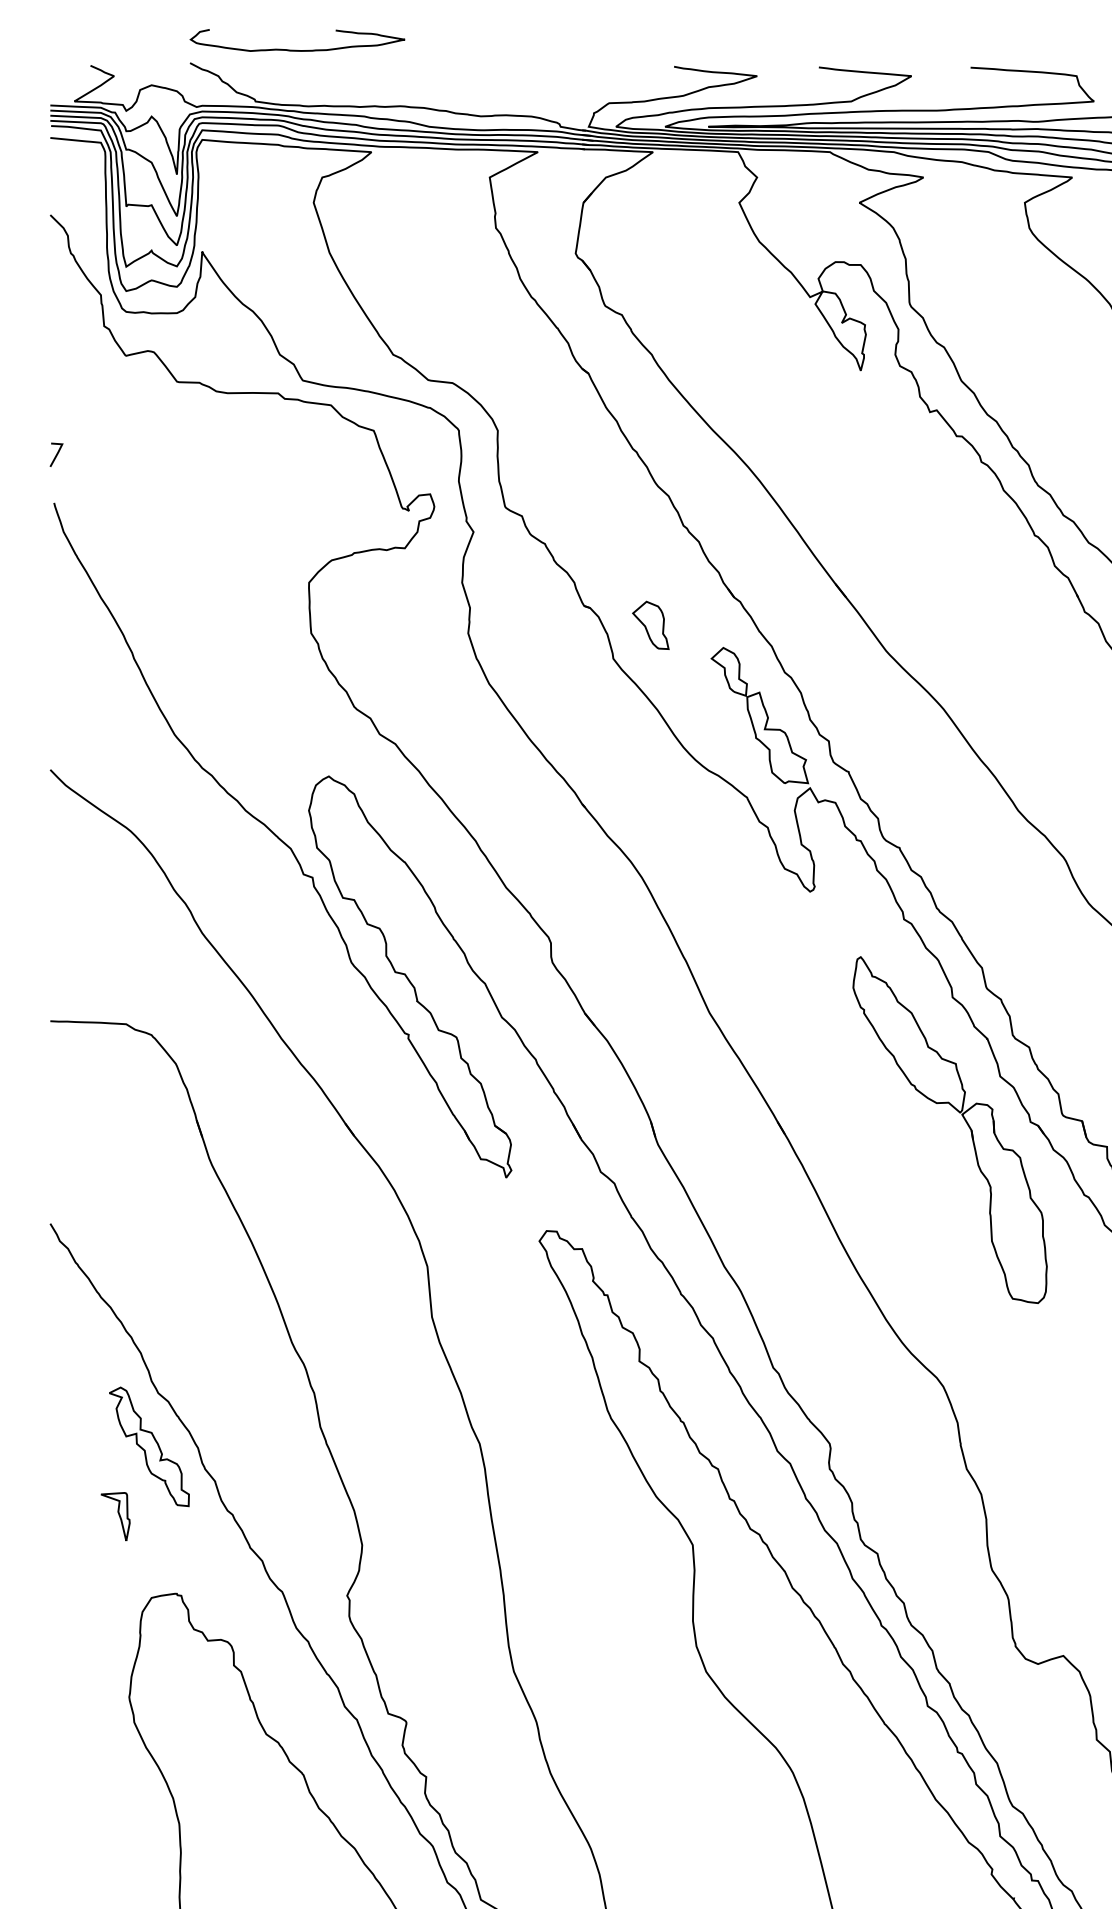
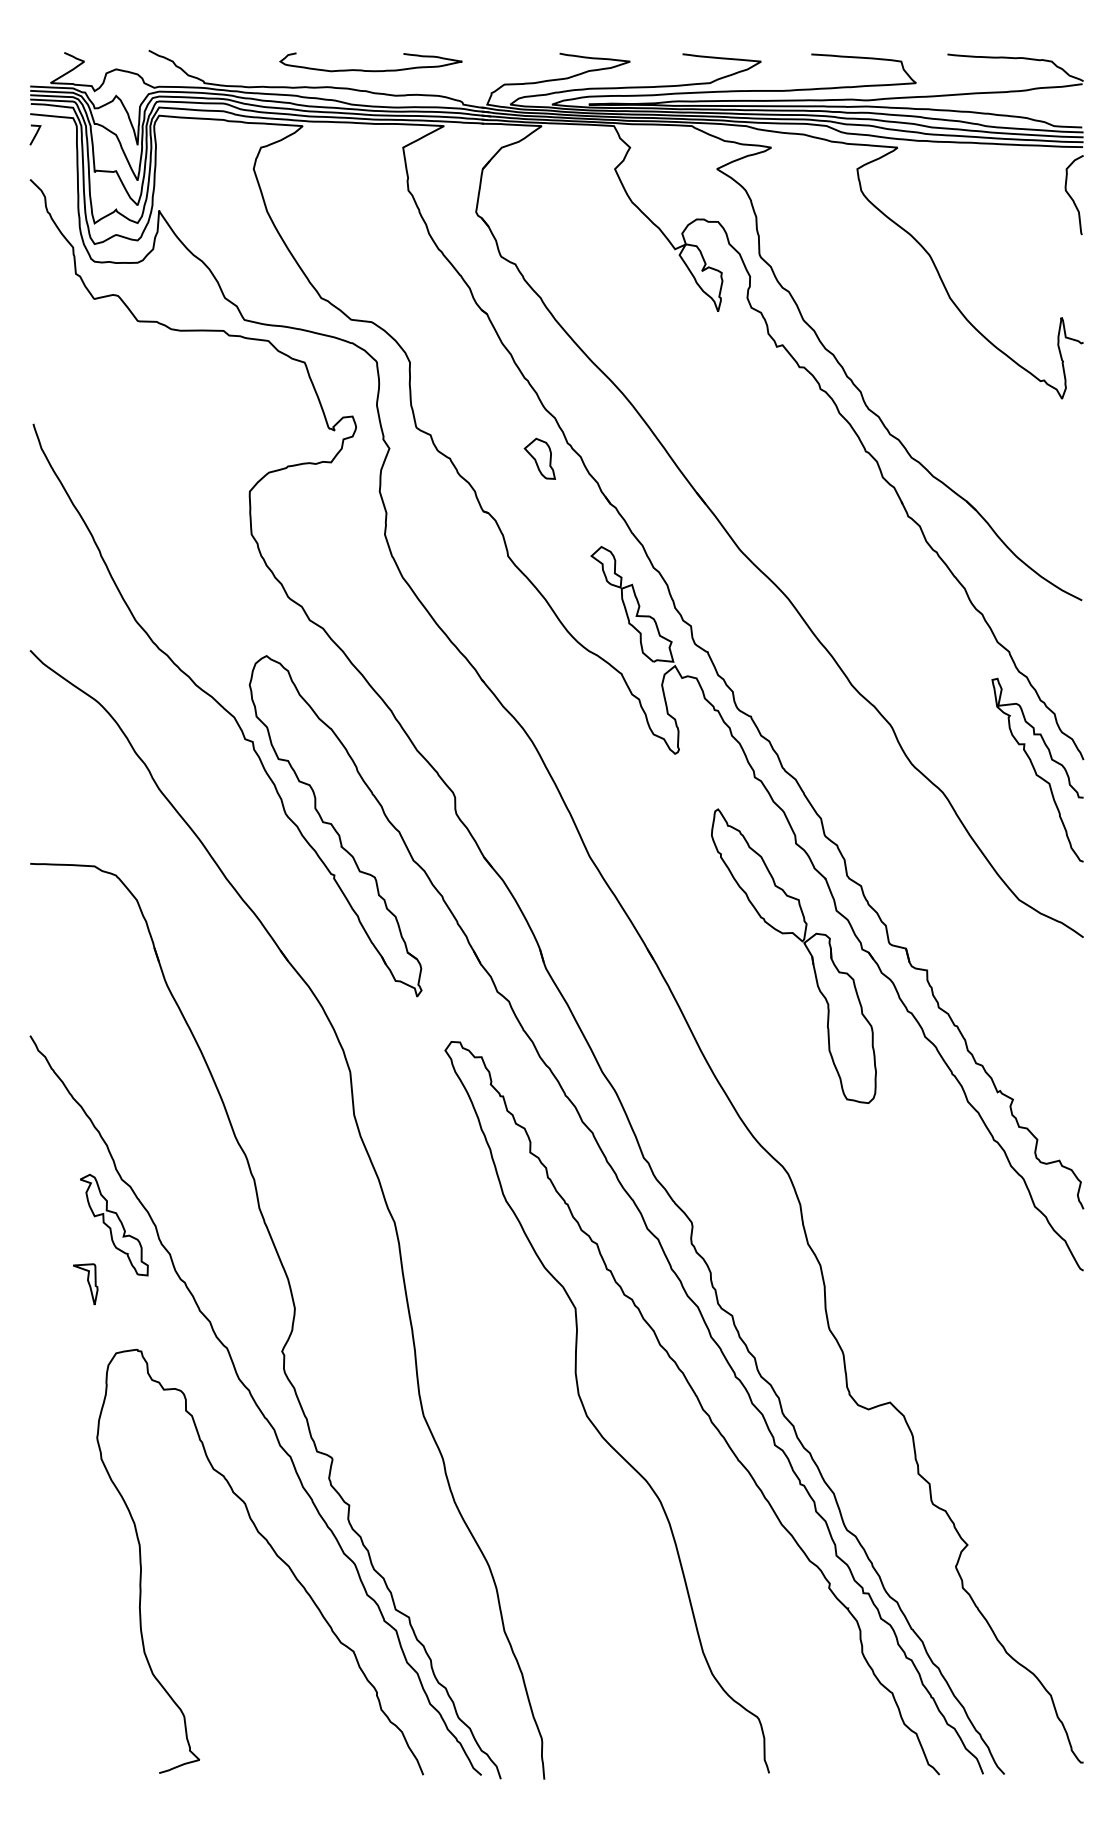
curve: (296, 50) -> (370, 70), moved
line: (56, 454) -> (35, 134), moved
part: (650, 625) -> (539, 458), moved

